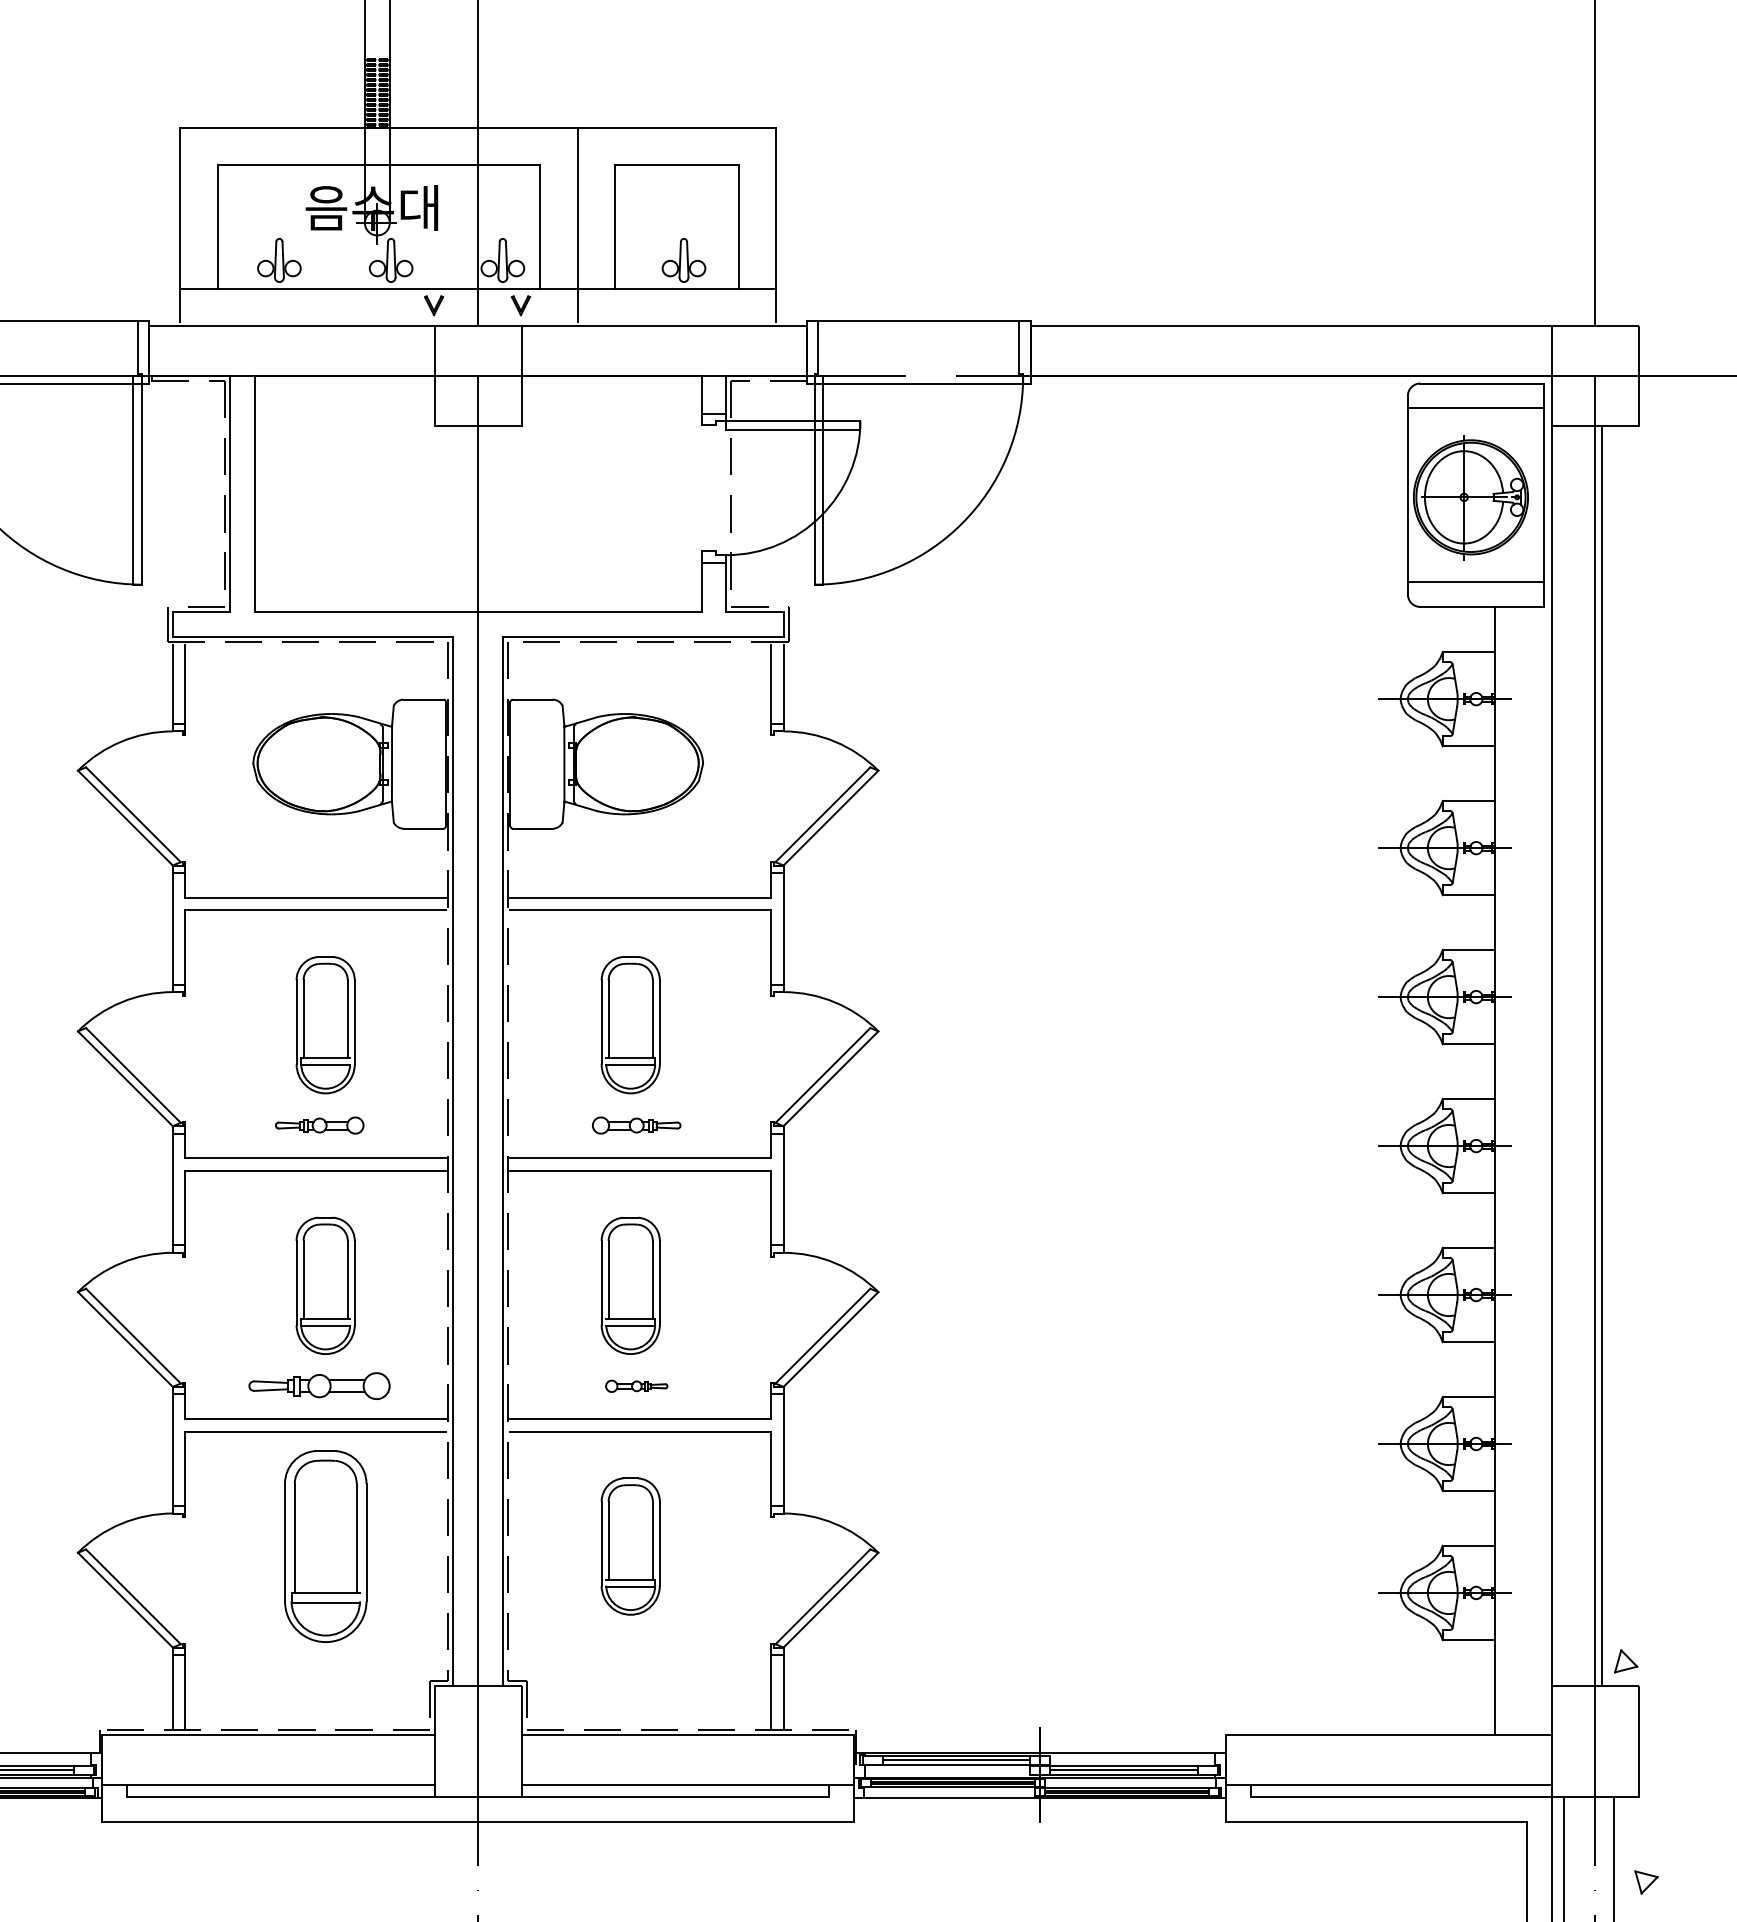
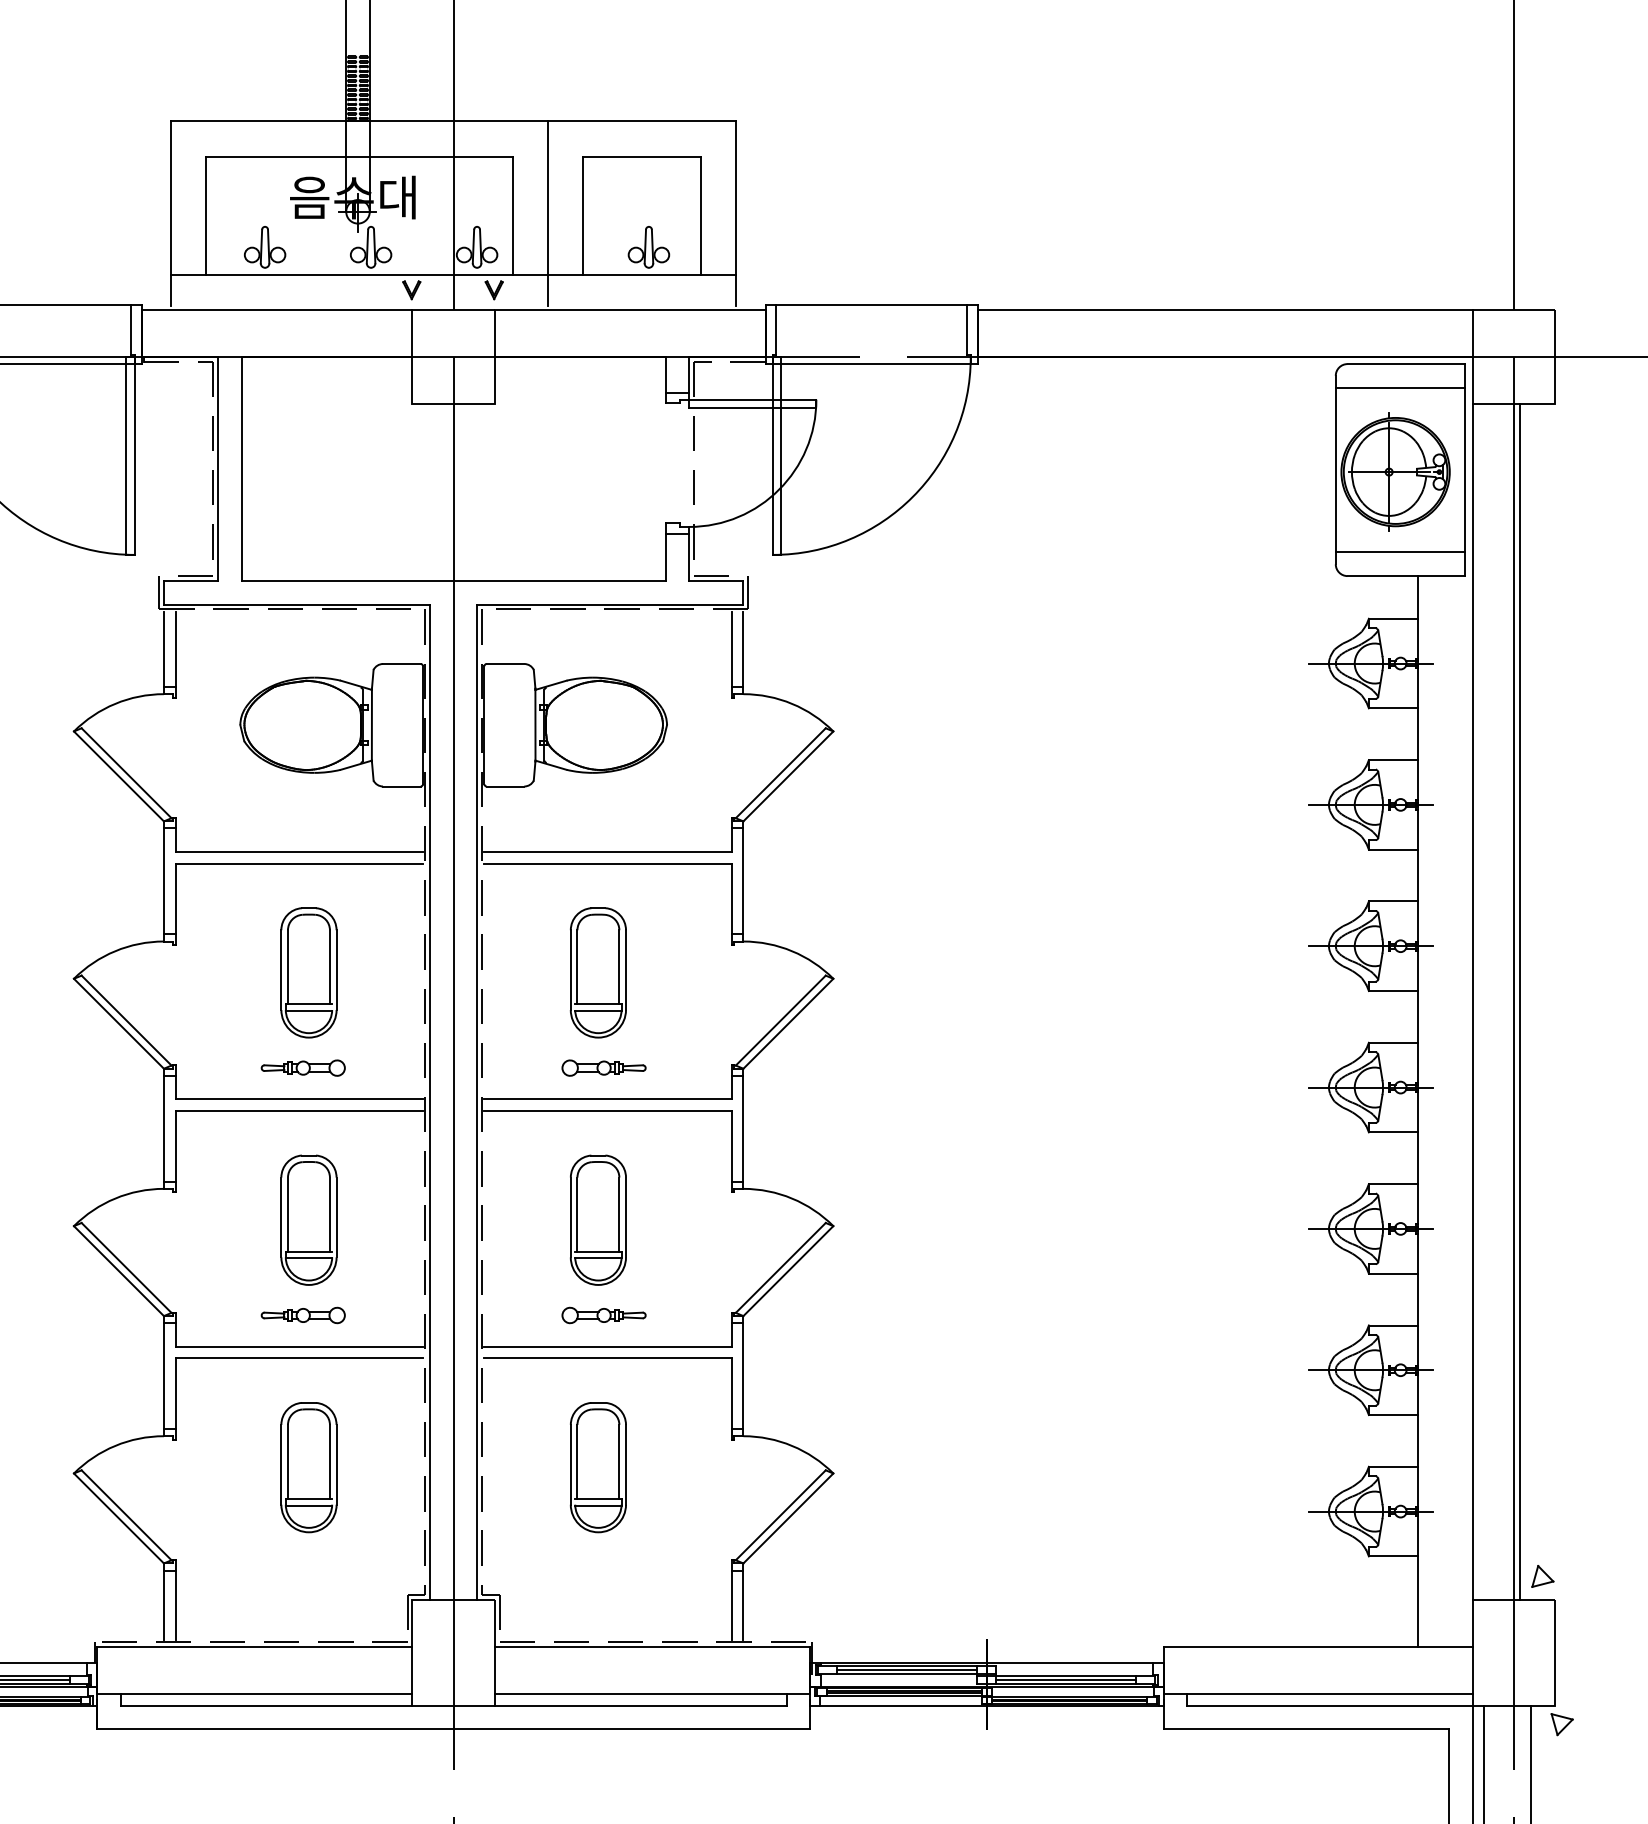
part: (319, 1386) -> (303, 1315), size x0.62
part: (636, 1386) -> (603, 1315), size x1.43
part: (325, 1546) -> (308, 1467), size x0.71
part: (1646, 1882) -> (1562, 1724), moved

